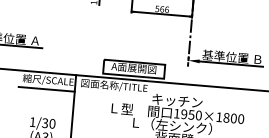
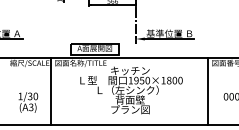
line: (45, 89) -> (28, 70), removed

